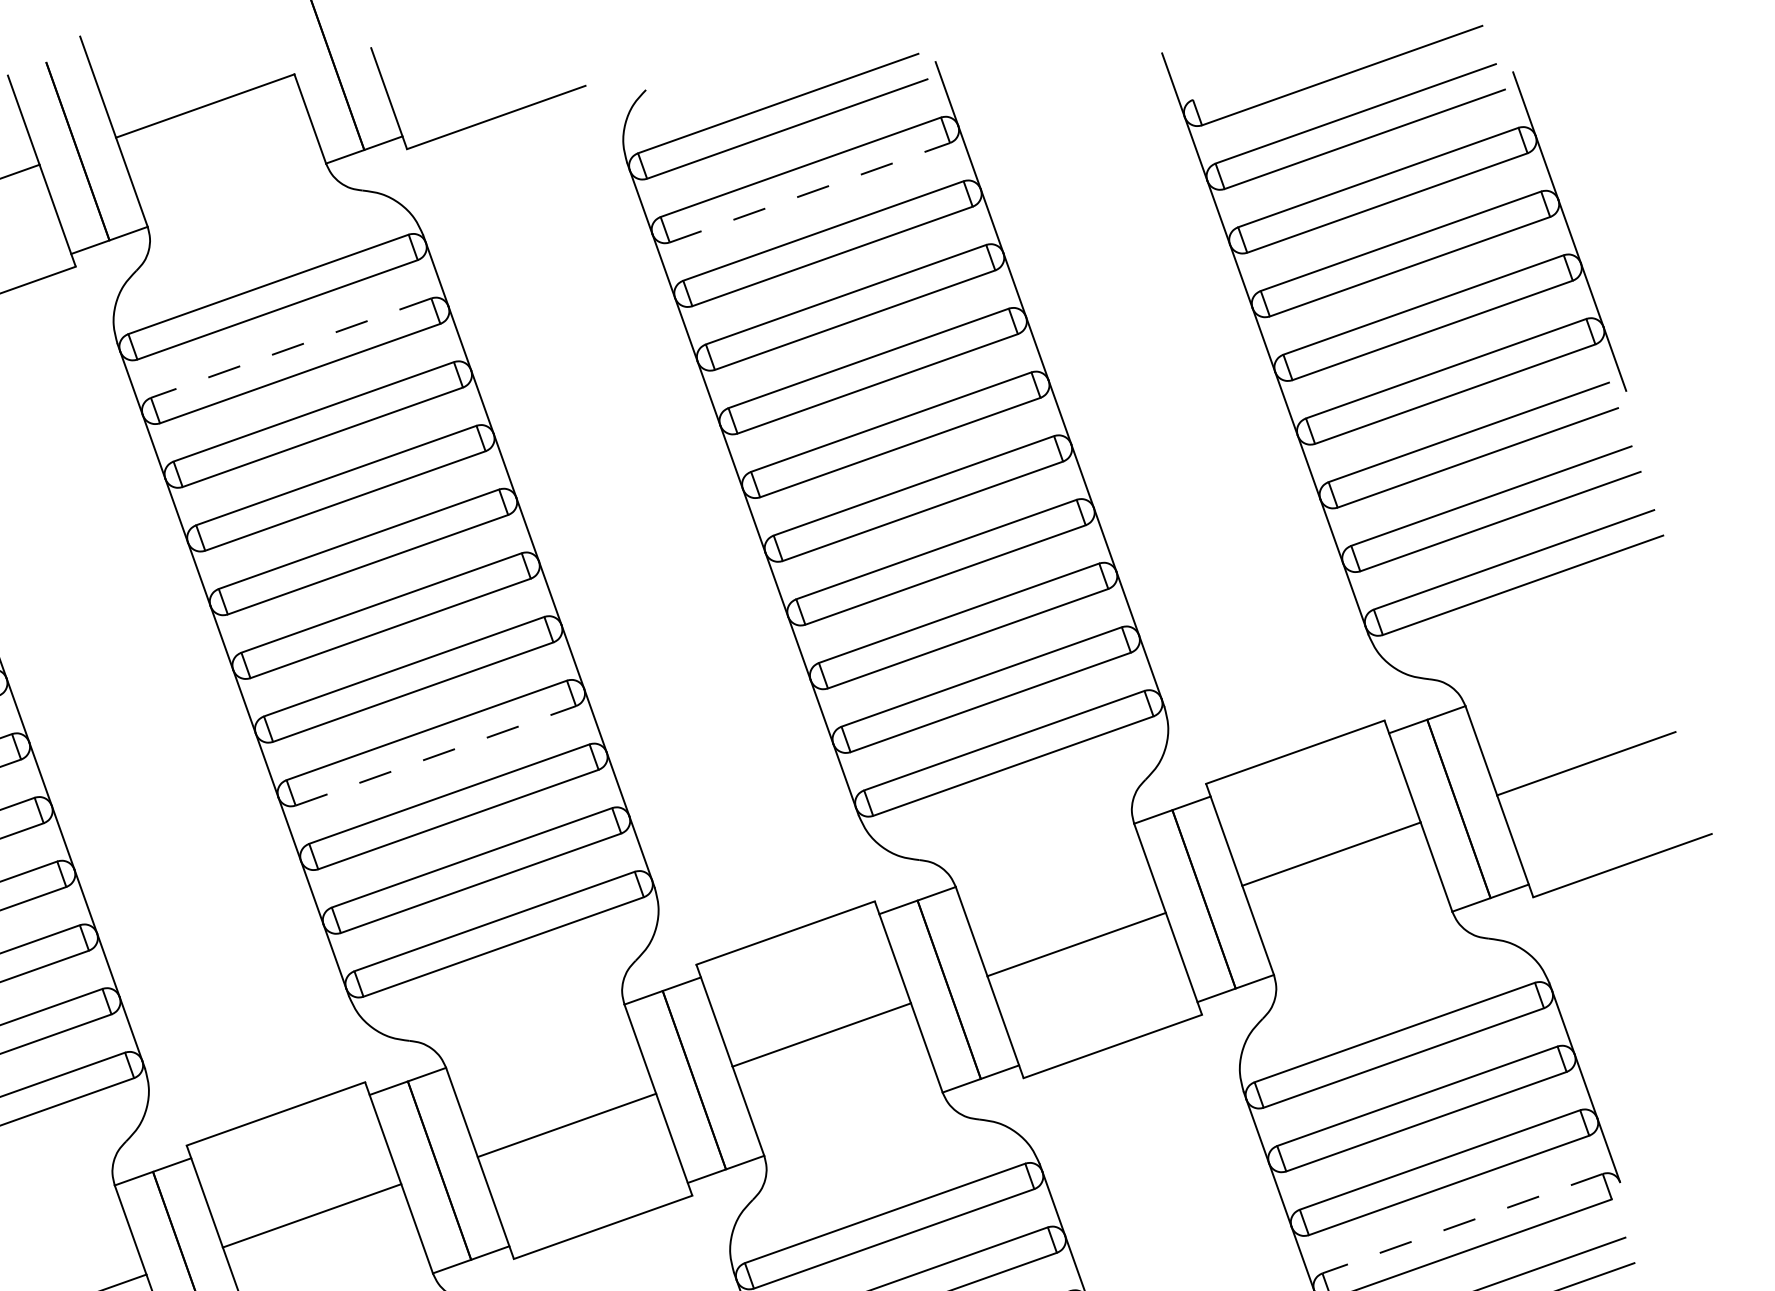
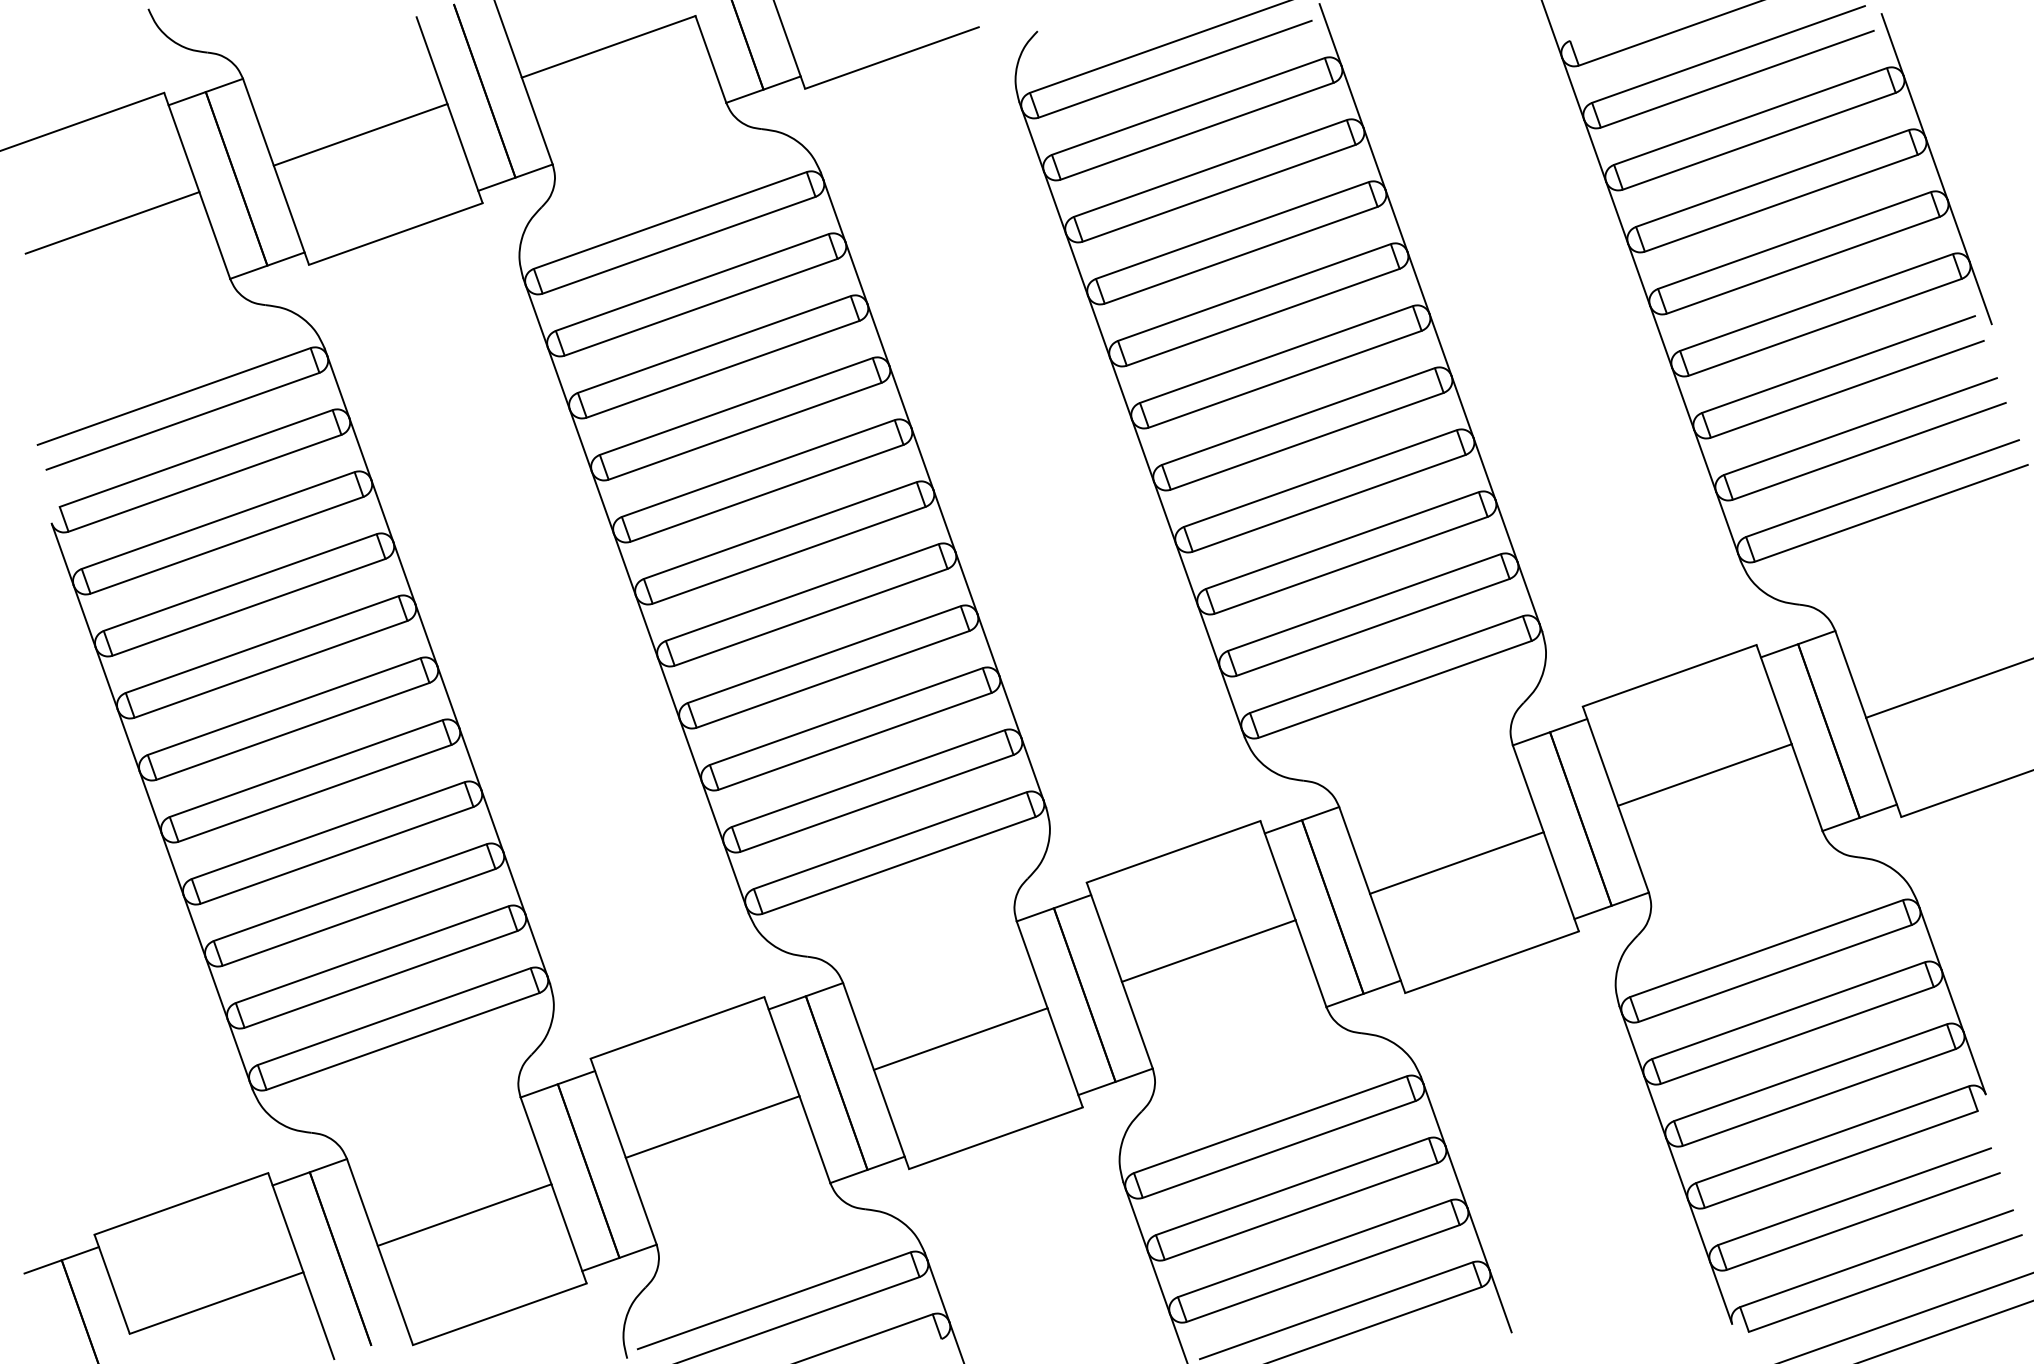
line: (810, 192) -> (1197, 131), dashed -> solid
line: (291, 348) -> (692, 282), dashed -> solid
line: (436, 756) -> (833, 679), dashed -> solid
line: (1462, 1223) -> (1832, 1134), dashed -> solid

